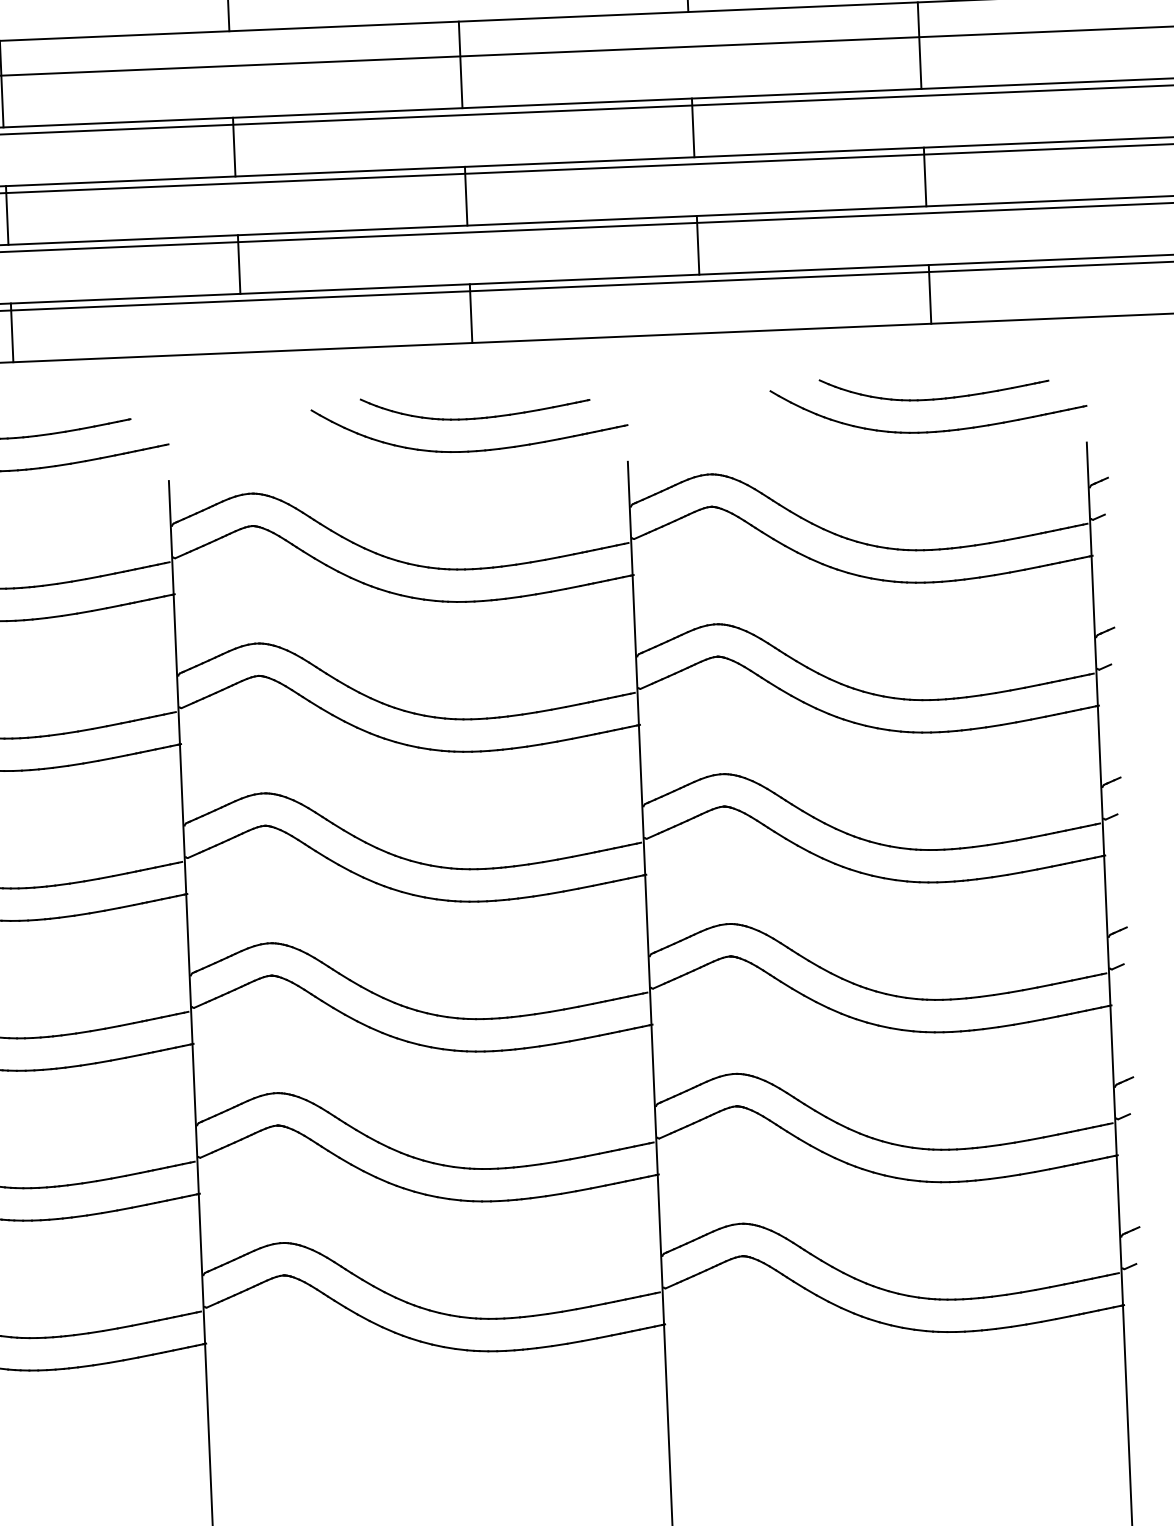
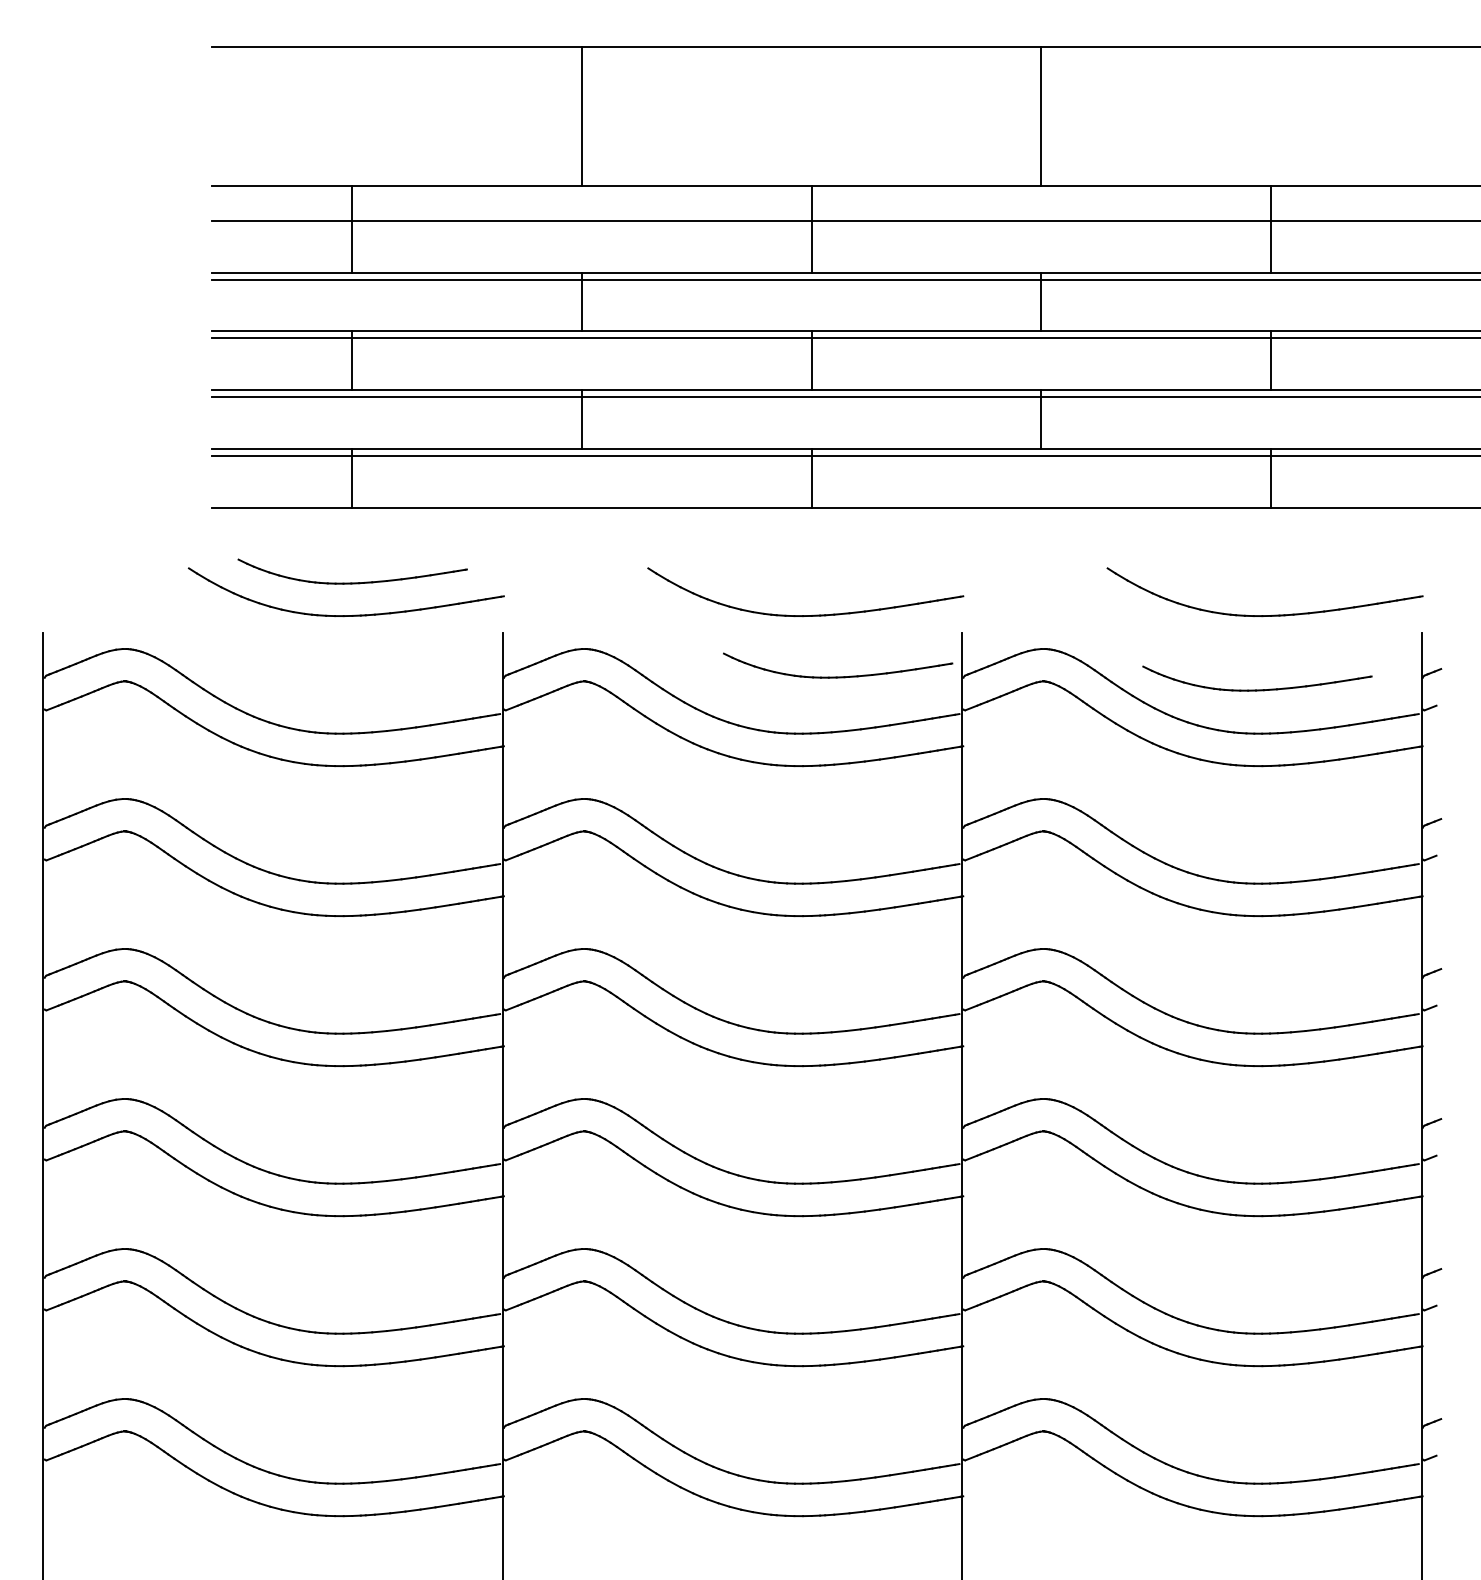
part: (934, 398) -> (1257, 689), moved
part: (476, 417) -> (838, 676), moved

